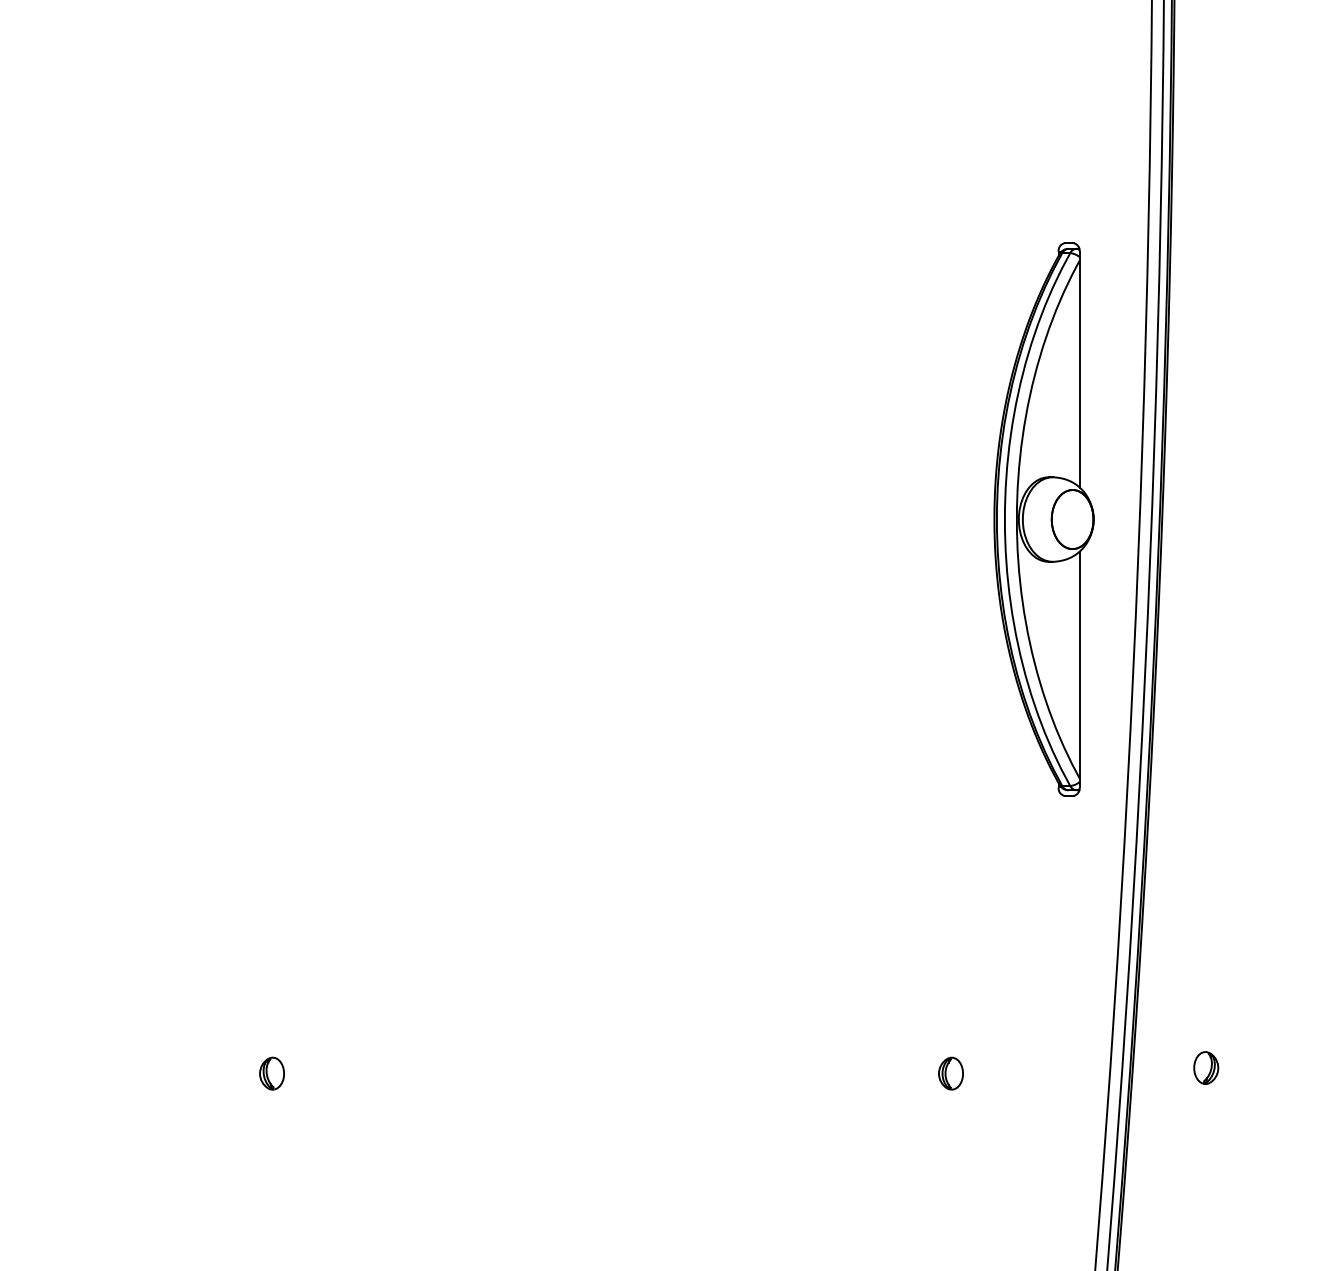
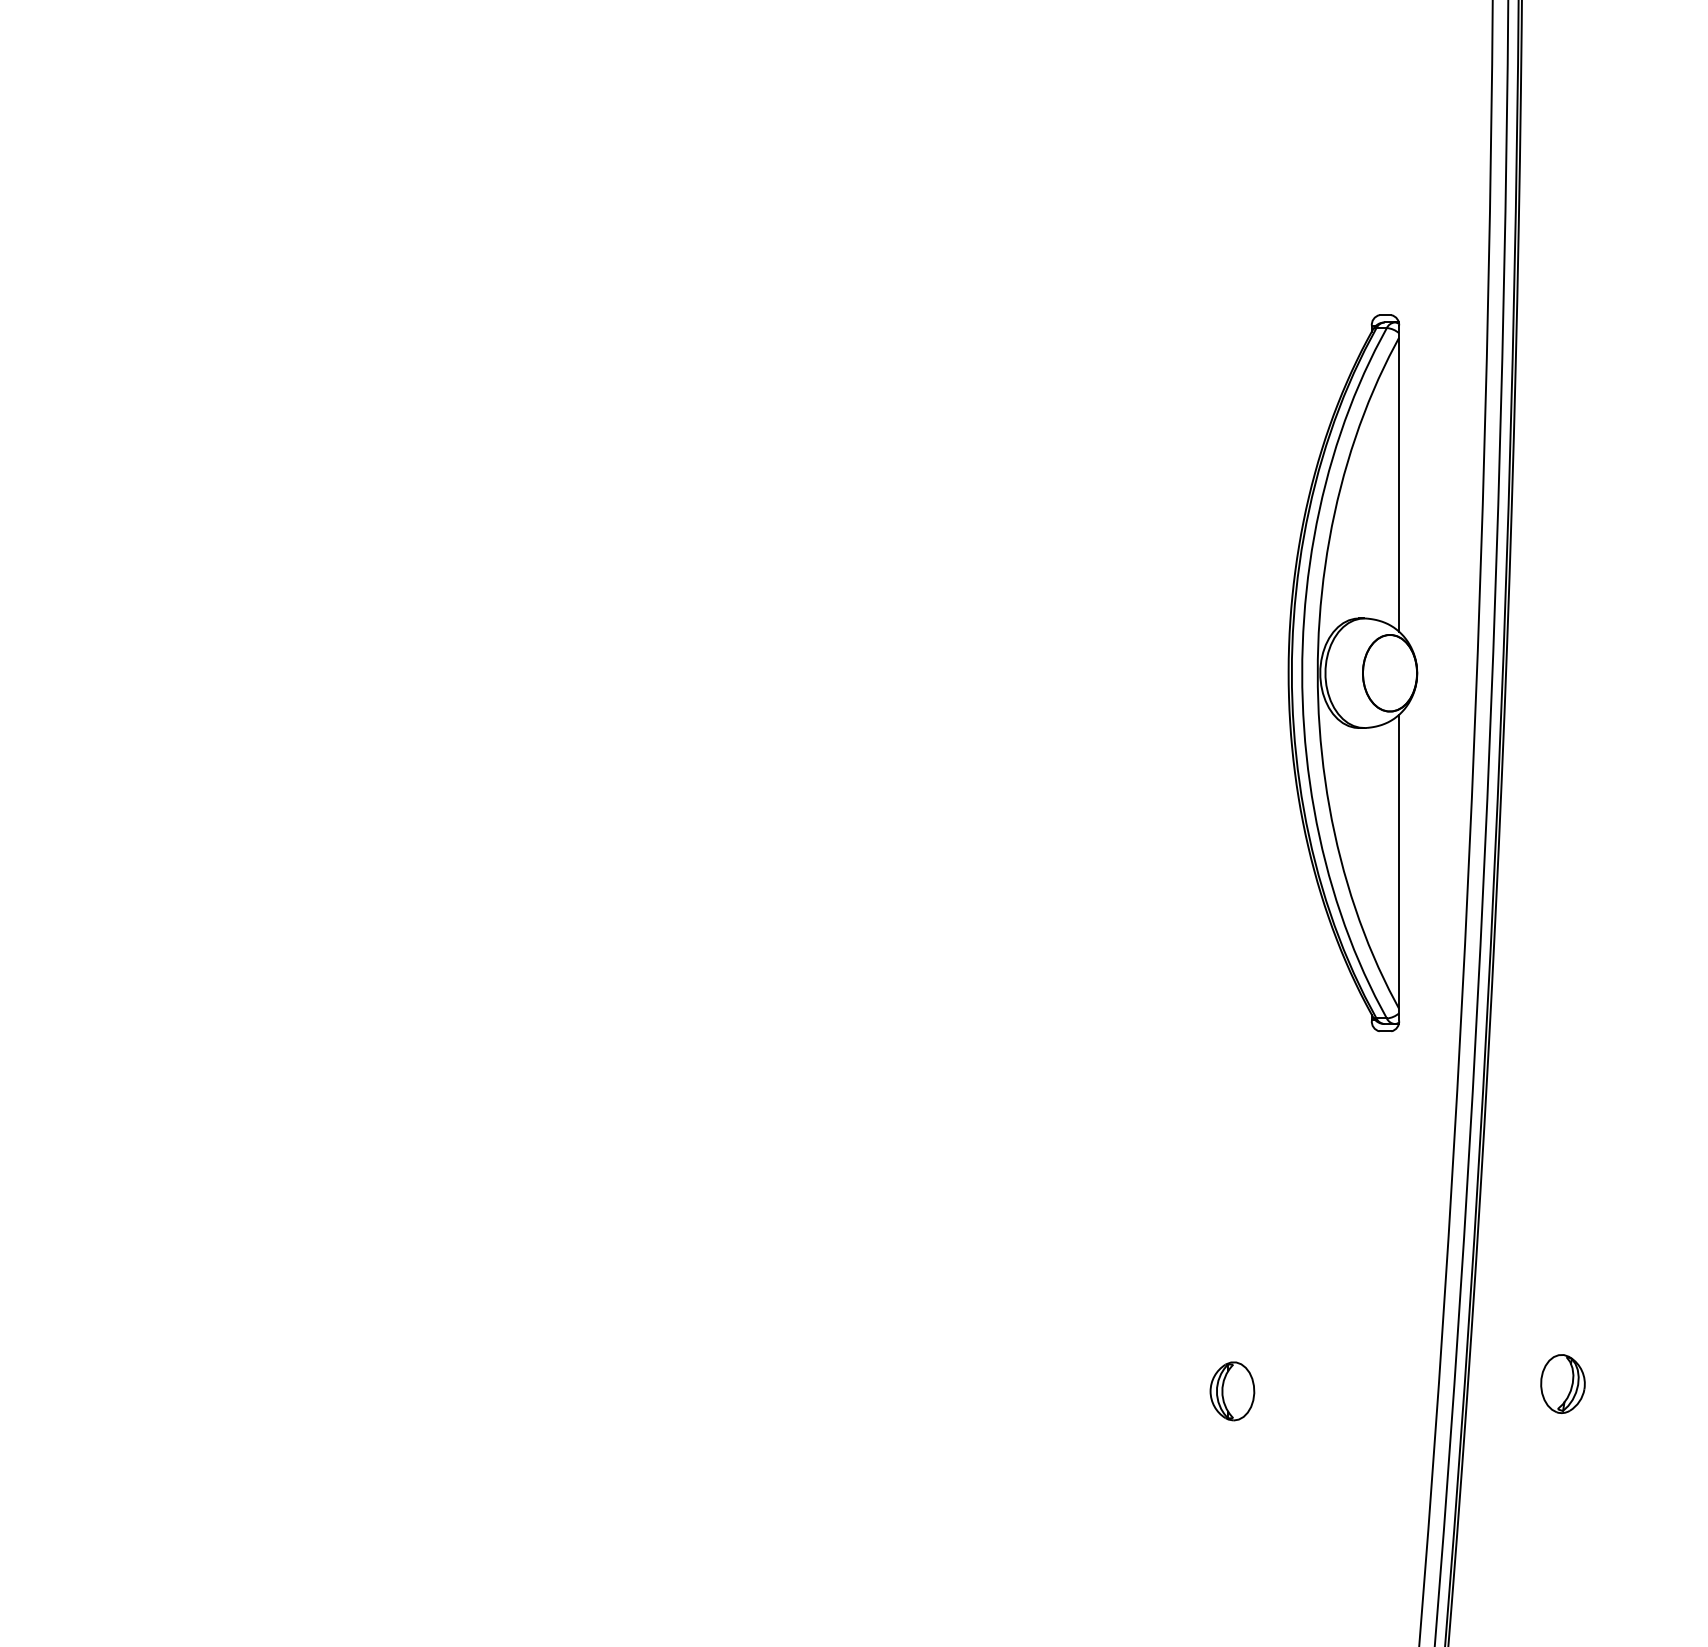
part: (1206, 1067) -> (1563, 1383), size x1.4
part: (271, 1073) -> (351, 1391), removed
part: (950, 1073) -> (1231, 1391), size x1.4

